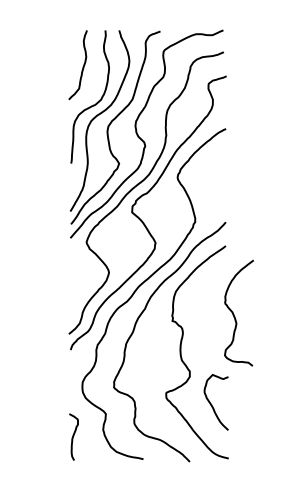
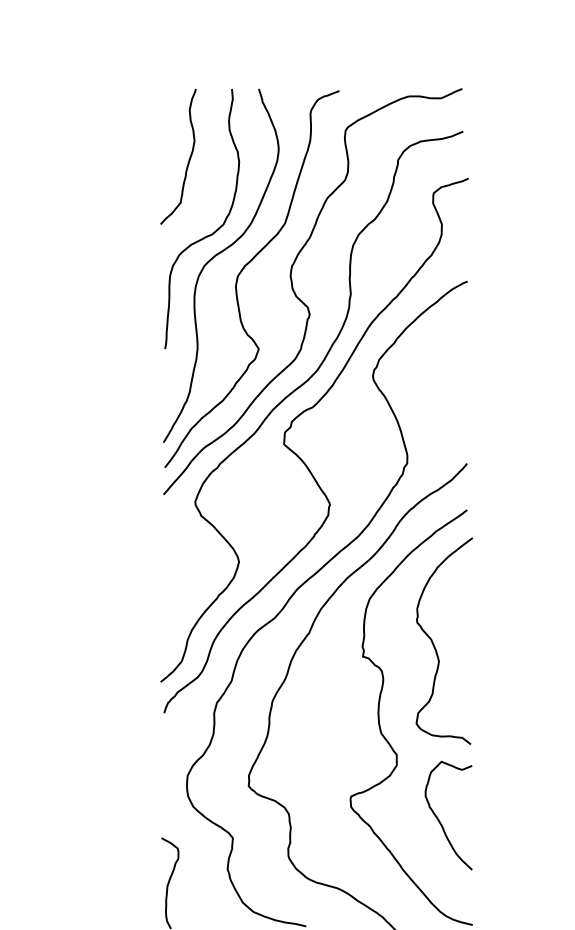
curve: (234, 314) -> (435, 643), moved

